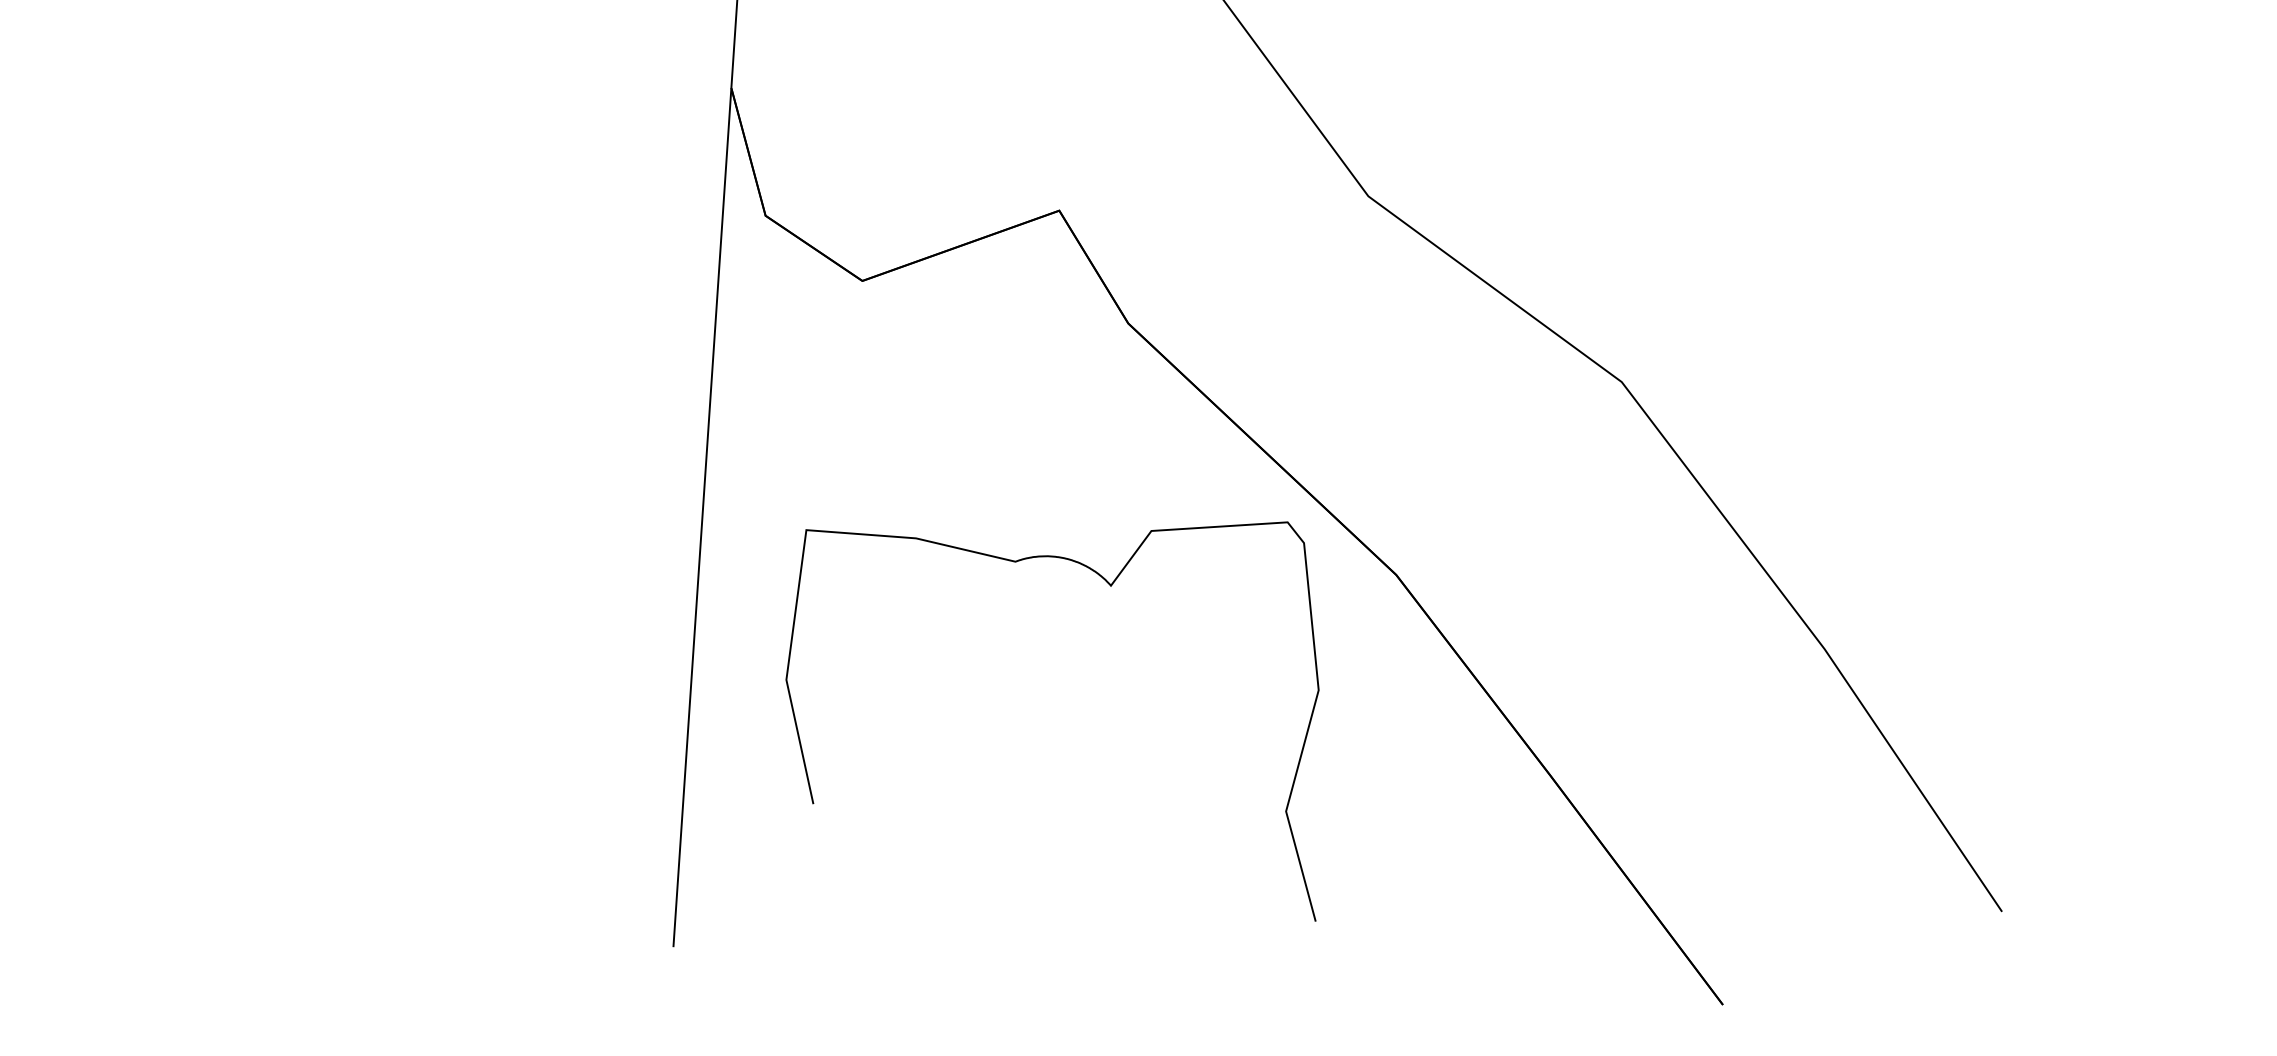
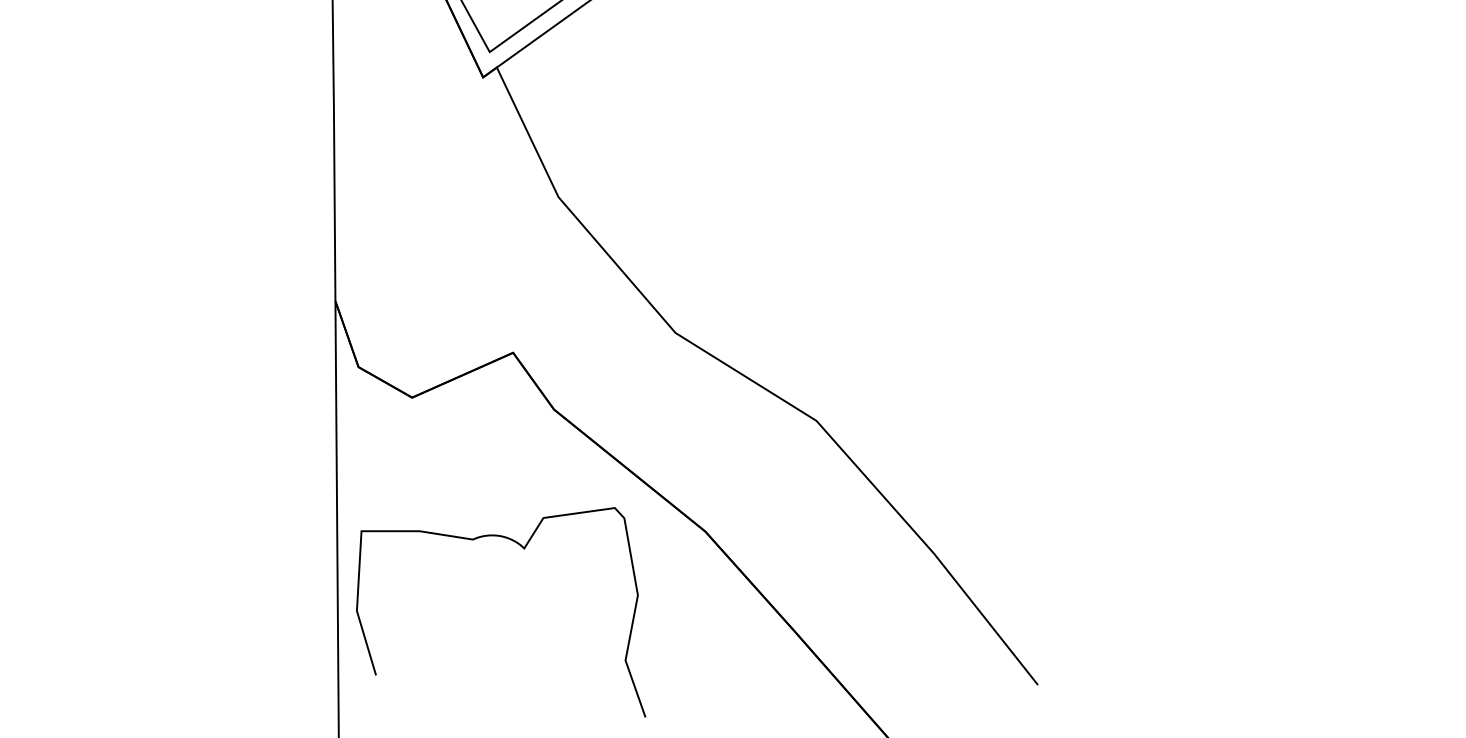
curve: (1109, 587) -> (523, 549), moved

